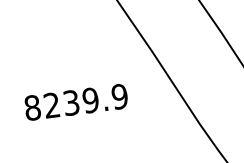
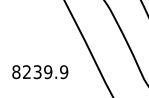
text: (76, 102) -> (40, 72), moved

